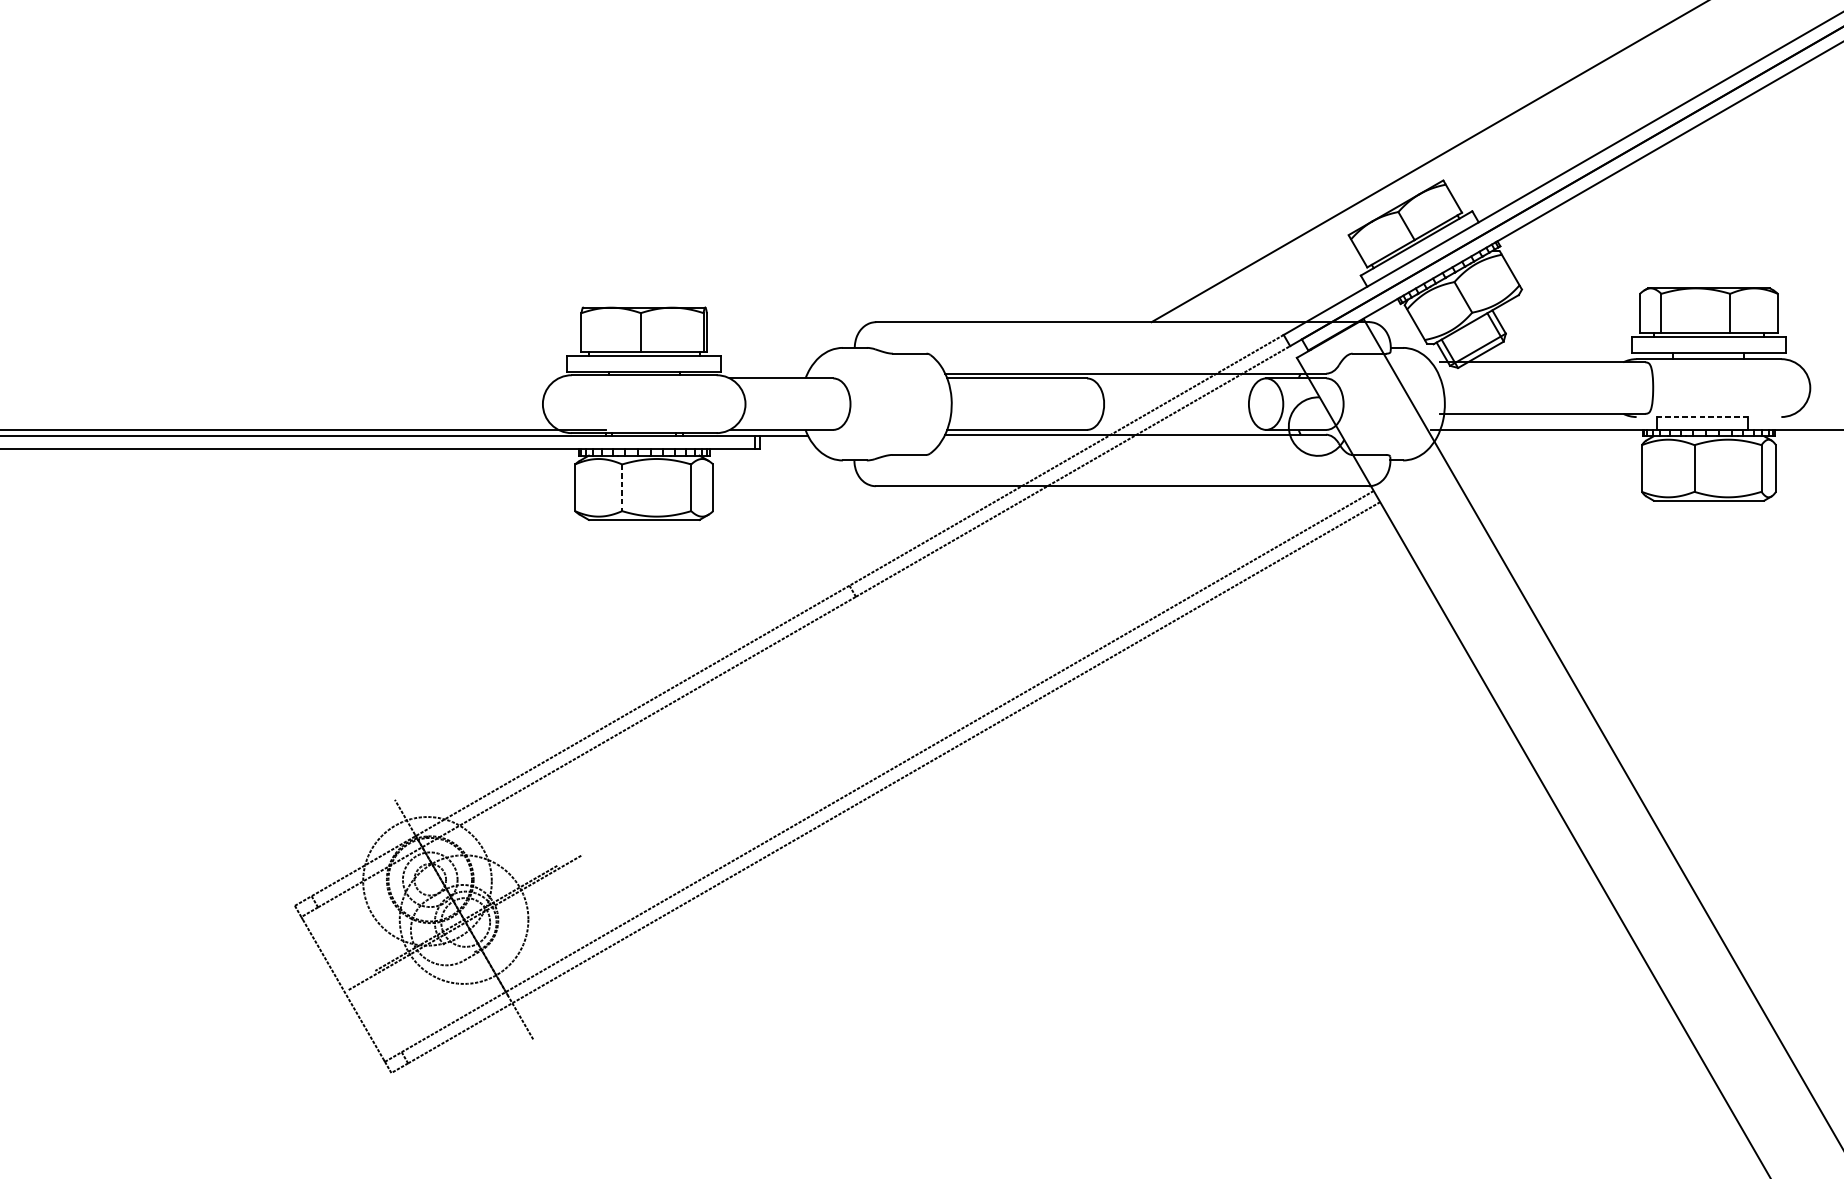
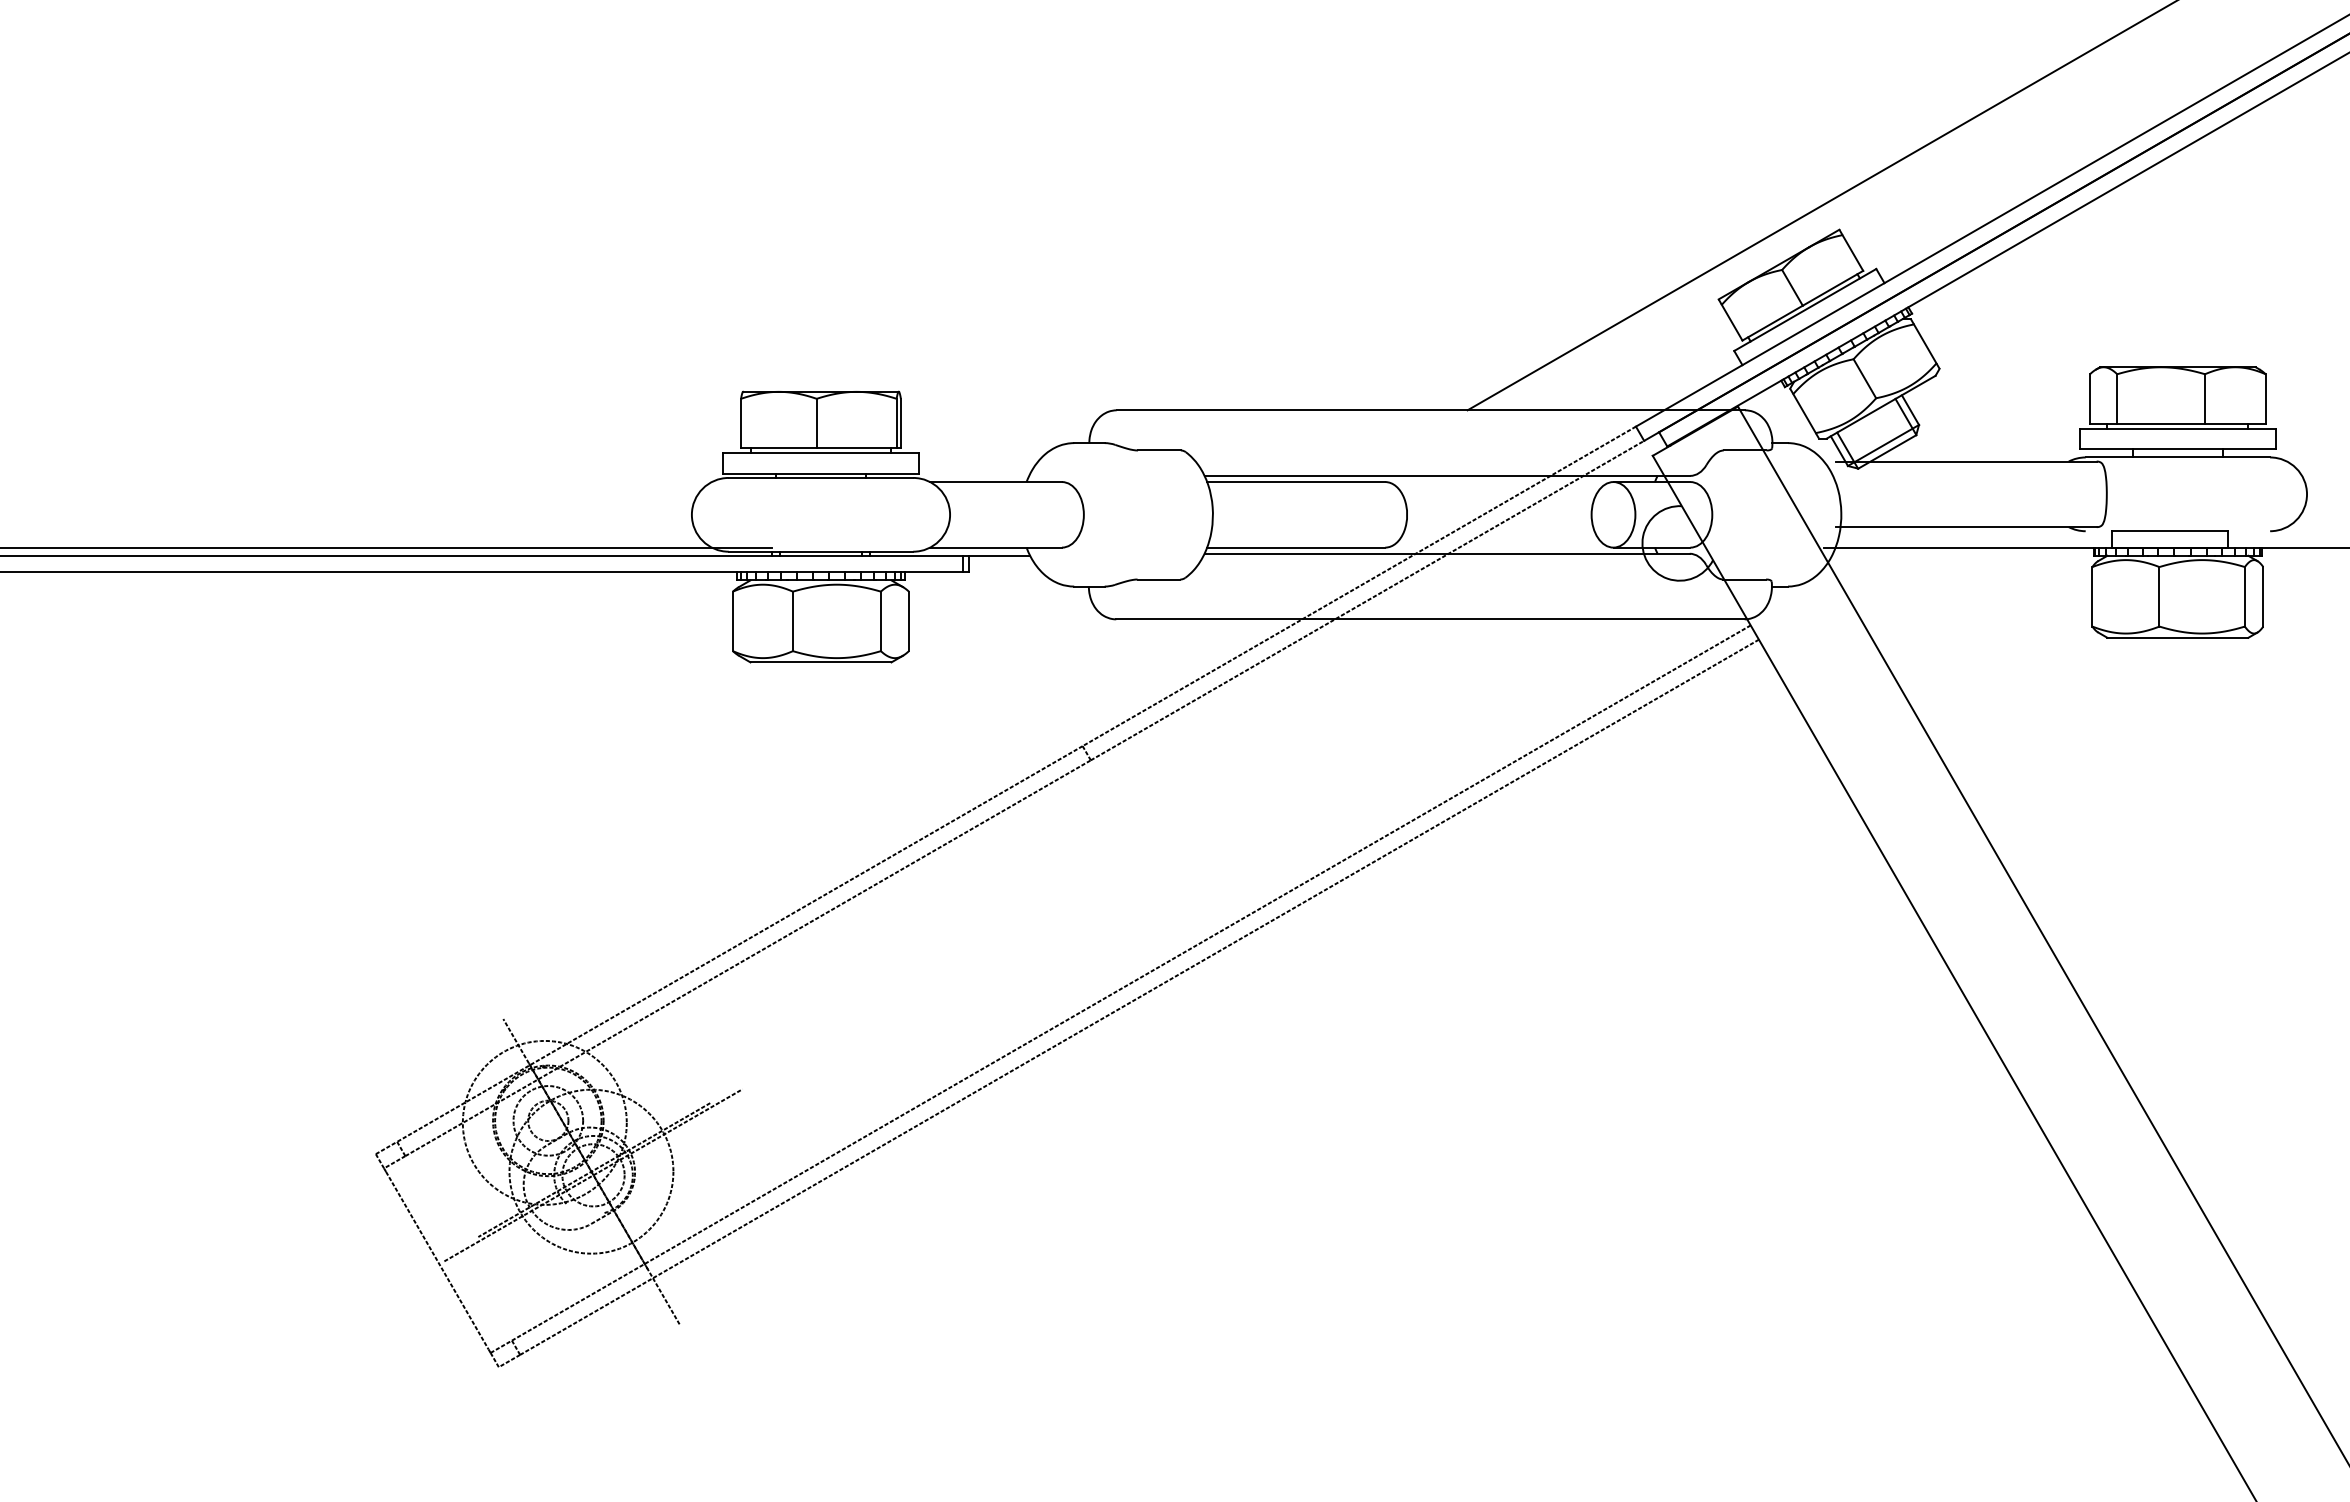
line: (1703, 417) -> (2170, 531), dashed -> solid
line: (621, 487) -> (792, 621), dashed -> solid

